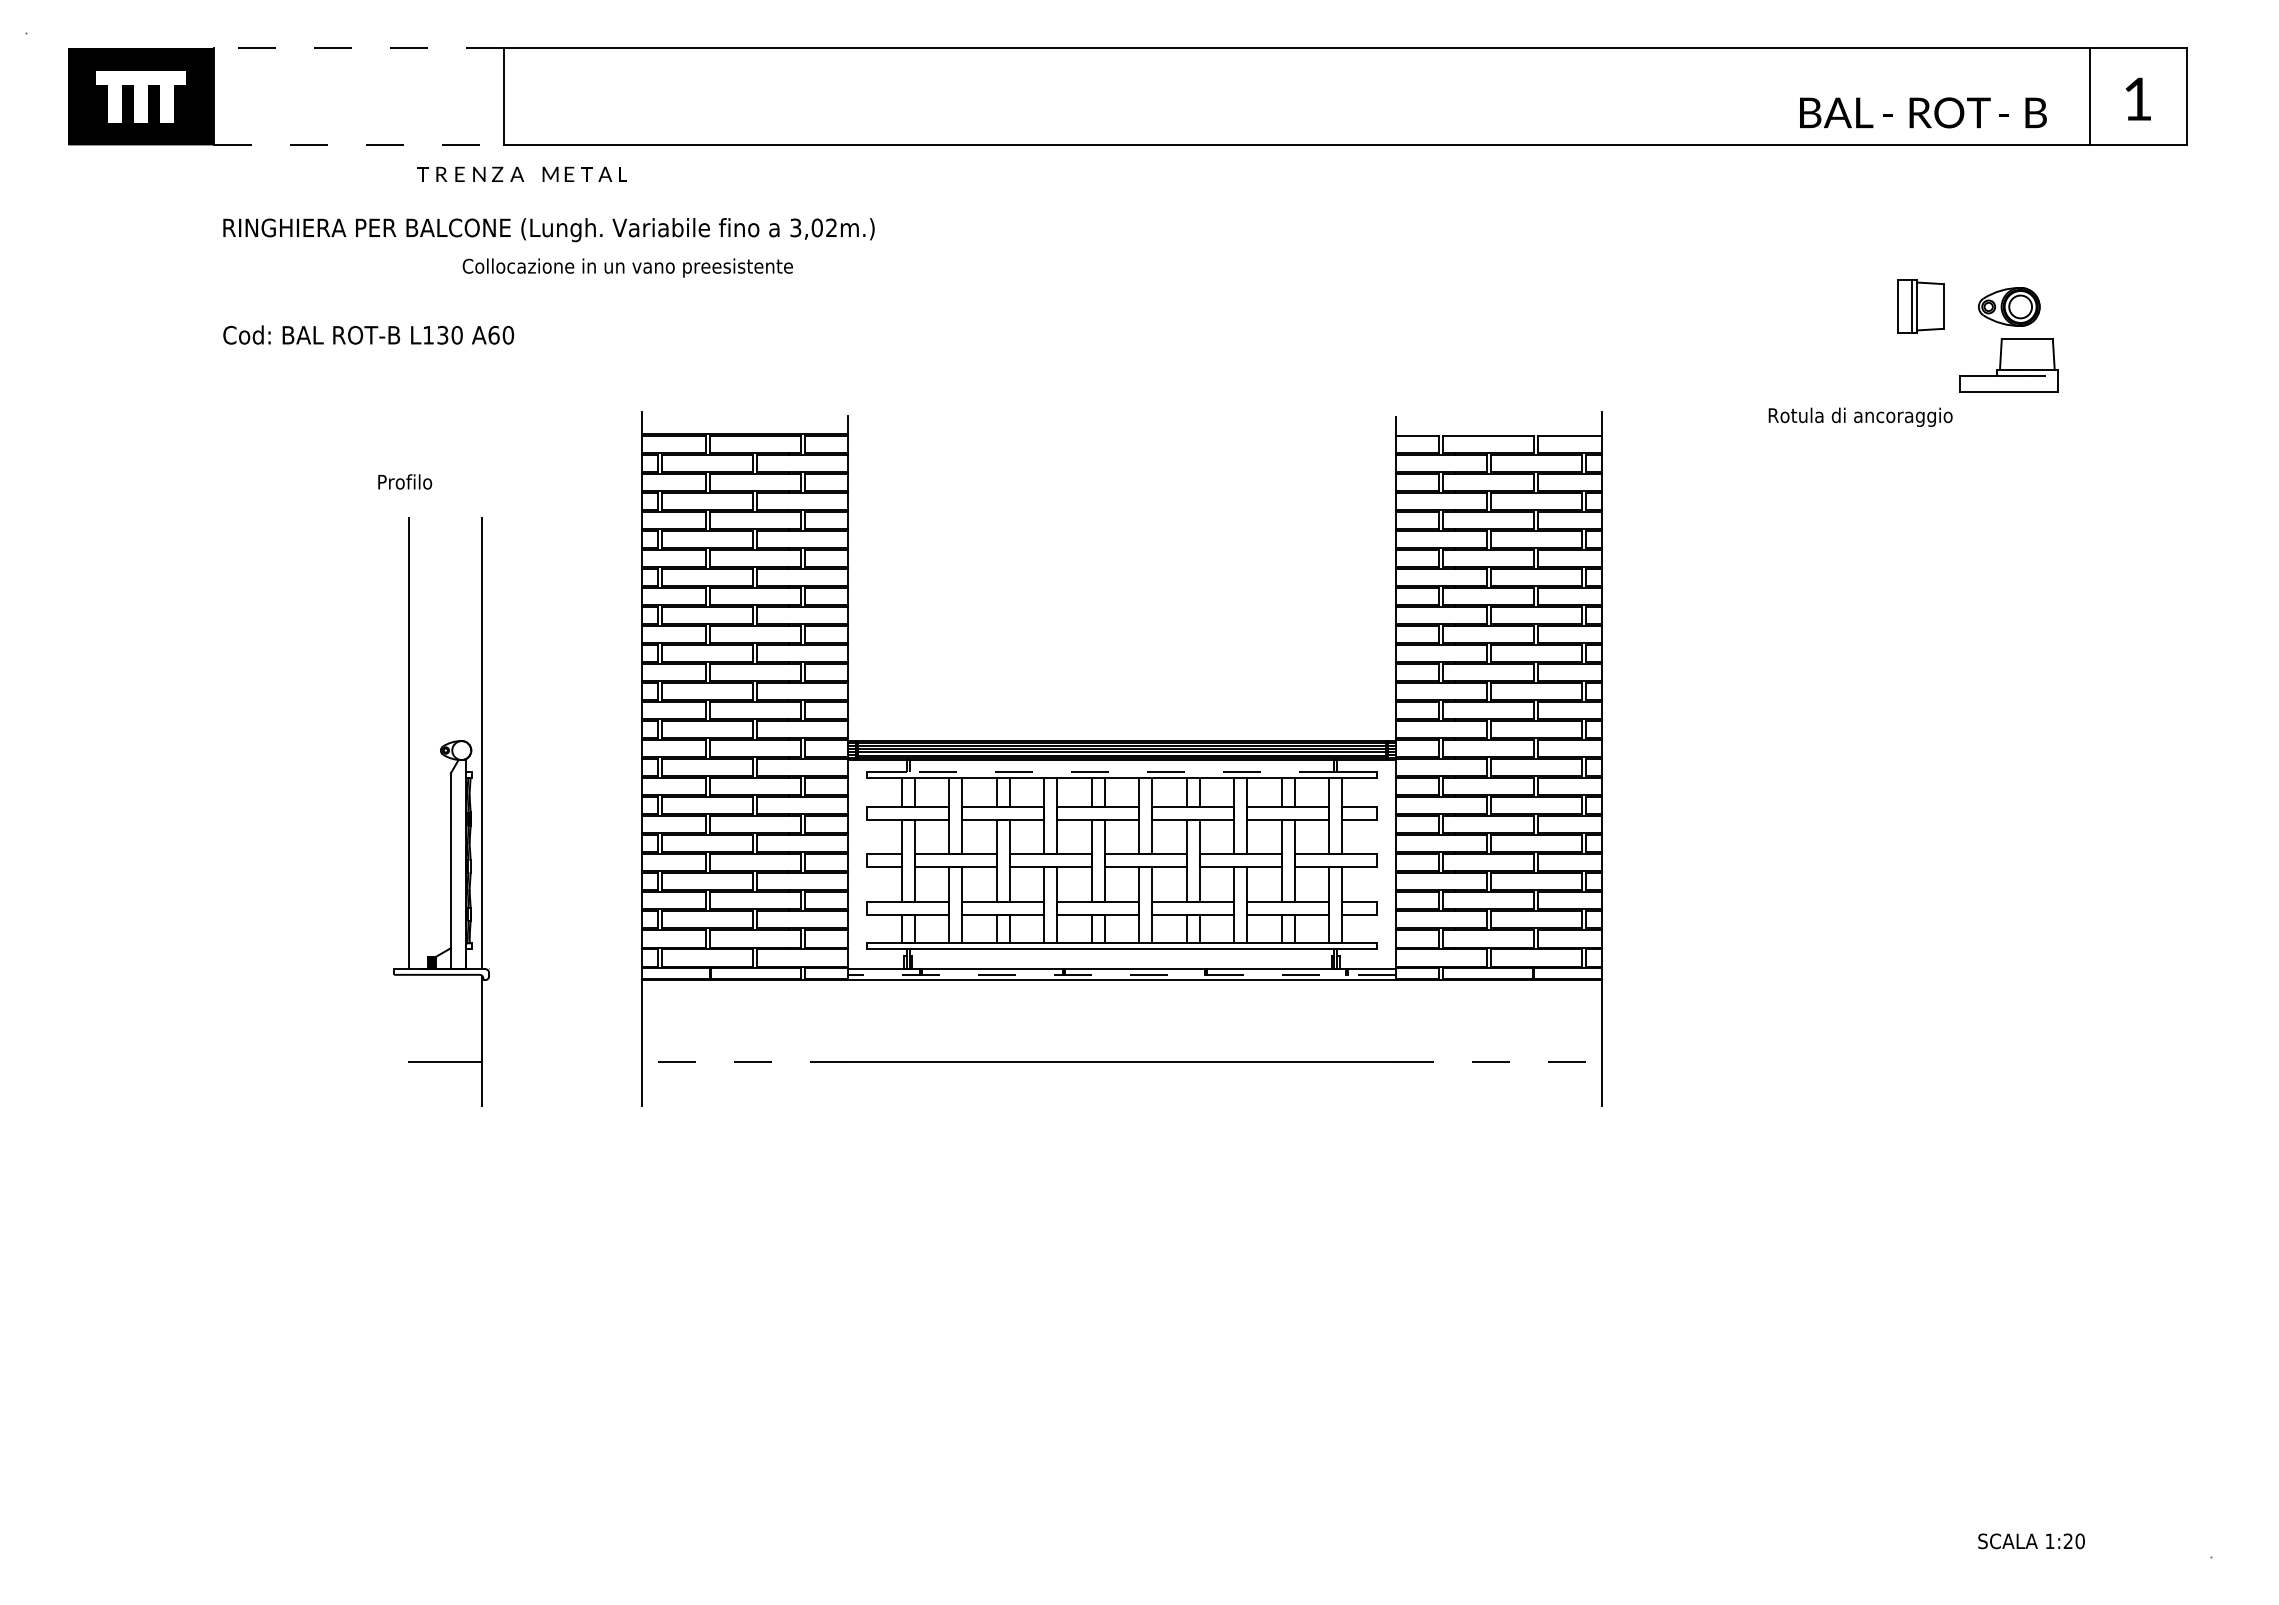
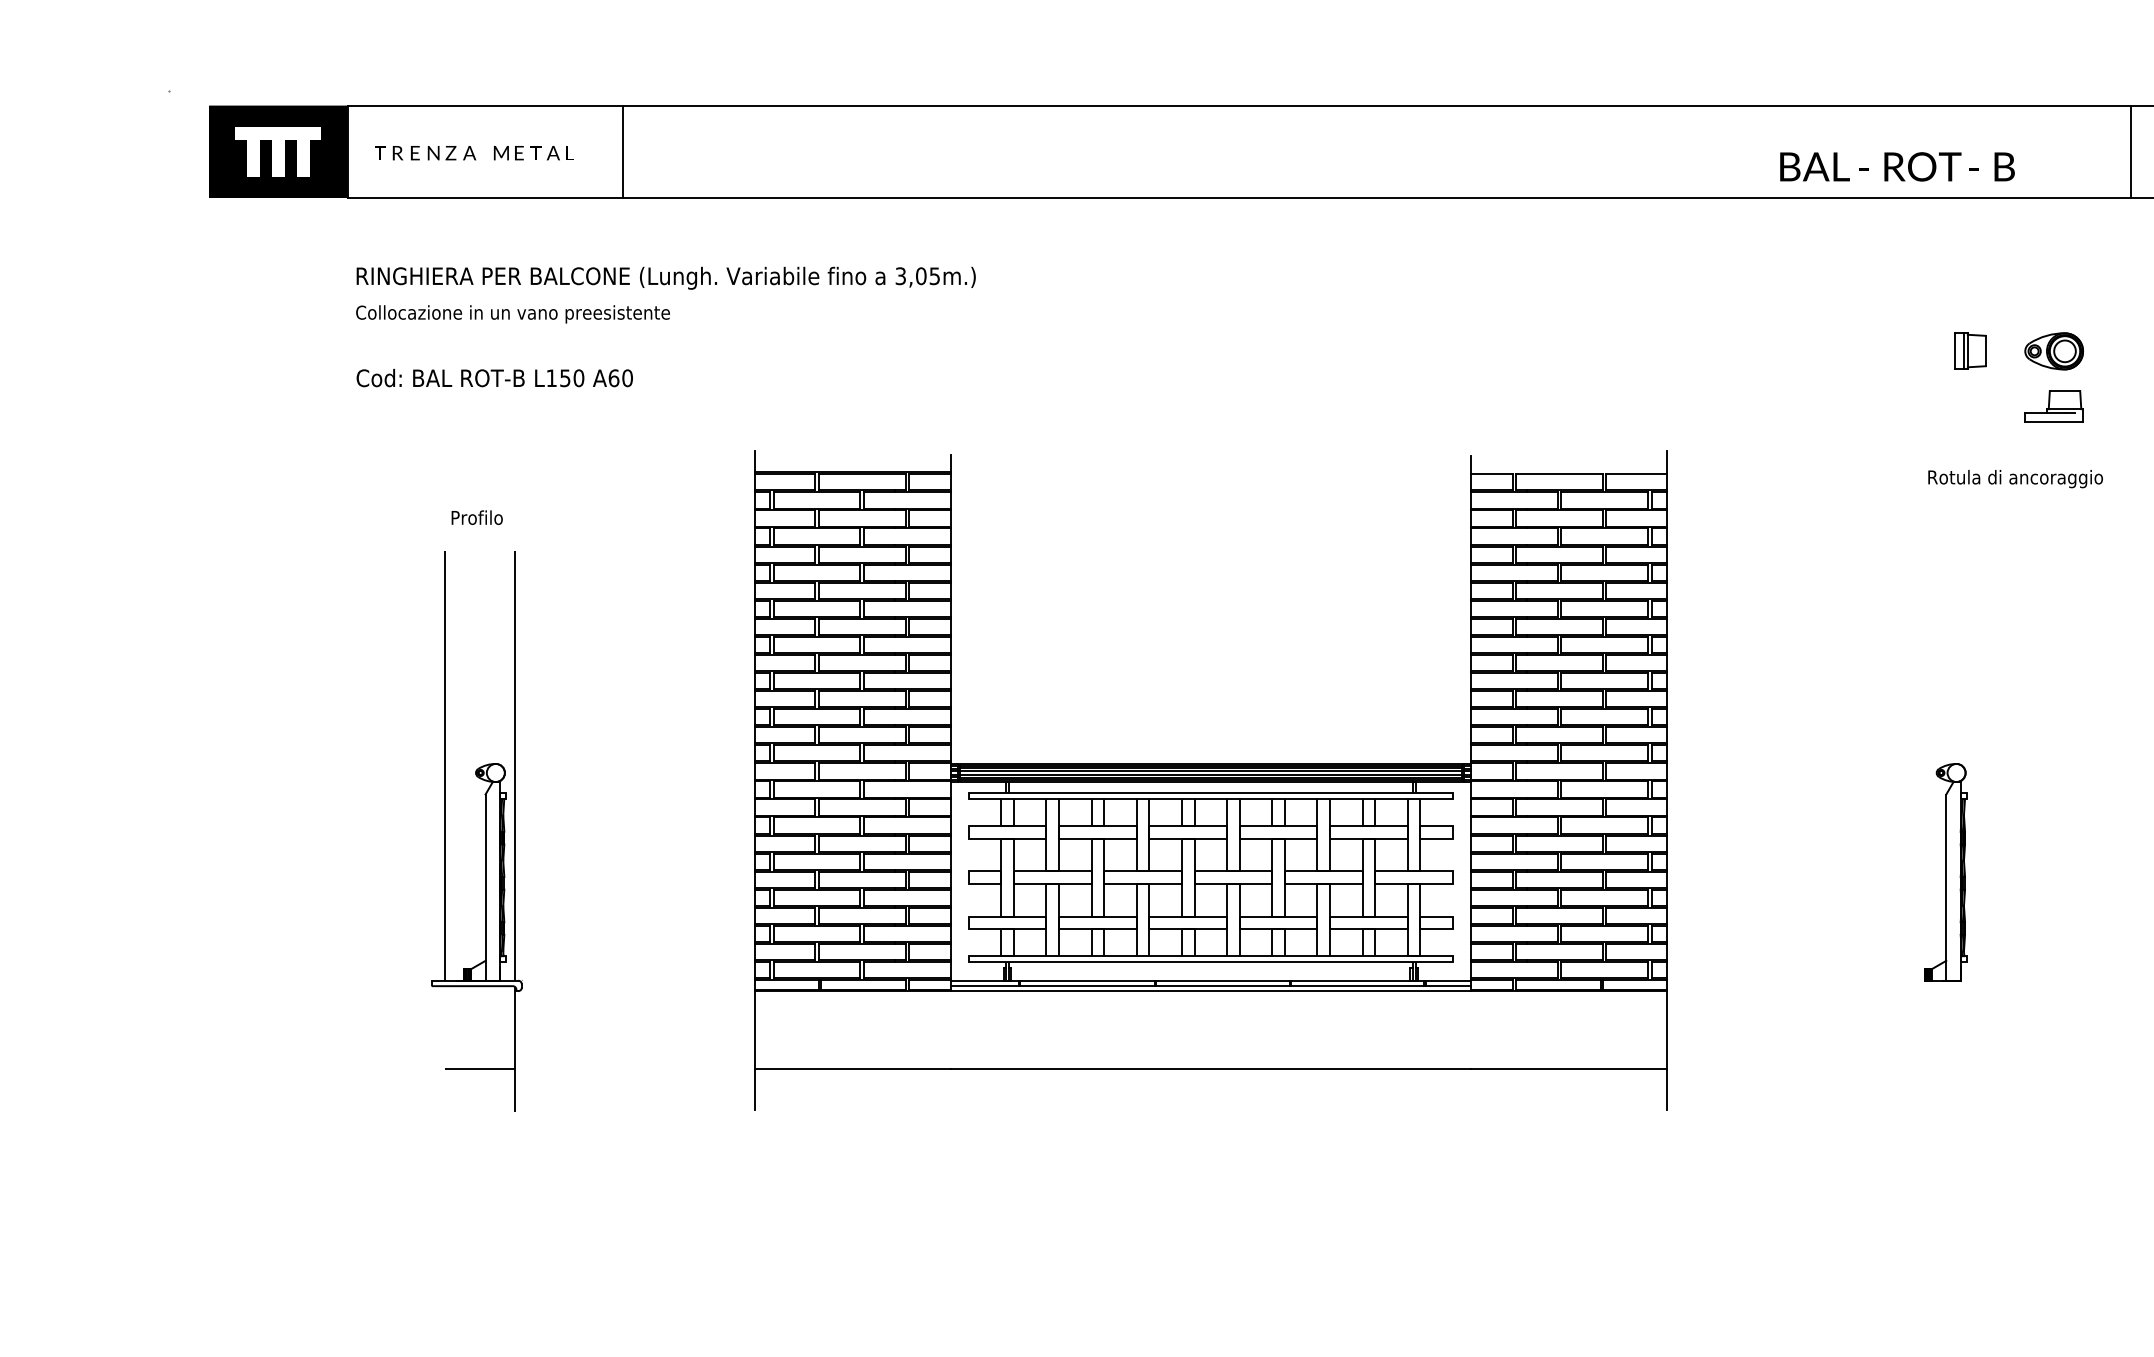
line: (358, 48) -> (485, 105), dashed -> solid
text: (1923, 112) -> (1897, 166), moved
line: (359, 145) -> (486, 197), dashed -> solid
text: (521, 173) -> (473, 152), moved
text: (831, 227) -> (934, 275), 3,02m.) -> 3,05m.)
text: (627, 267) -> (512, 313), moved
part: (1921, 306) -> (1970, 350), size x0.71
text: (443, 334) -> (565, 377), L130 -> L150
part: (2009, 364) -> (2054, 406), size x0.62
text: (1860, 416) -> (2015, 478), moved
text: (405, 481) -> (477, 517), moved
line: (1121, 772) -> (1210, 793), dashed -> solid
part: (450, 811) -> (485, 830), moved
part: (1894, 854) -> (1945, 871), added
line: (1121, 974) -> (1210, 985), dashed -> solid
line: (744, 1061) -> (852, 1068), dashed -> solid
line: (1499, 1061) -> (1569, 1068), dashed -> solid

